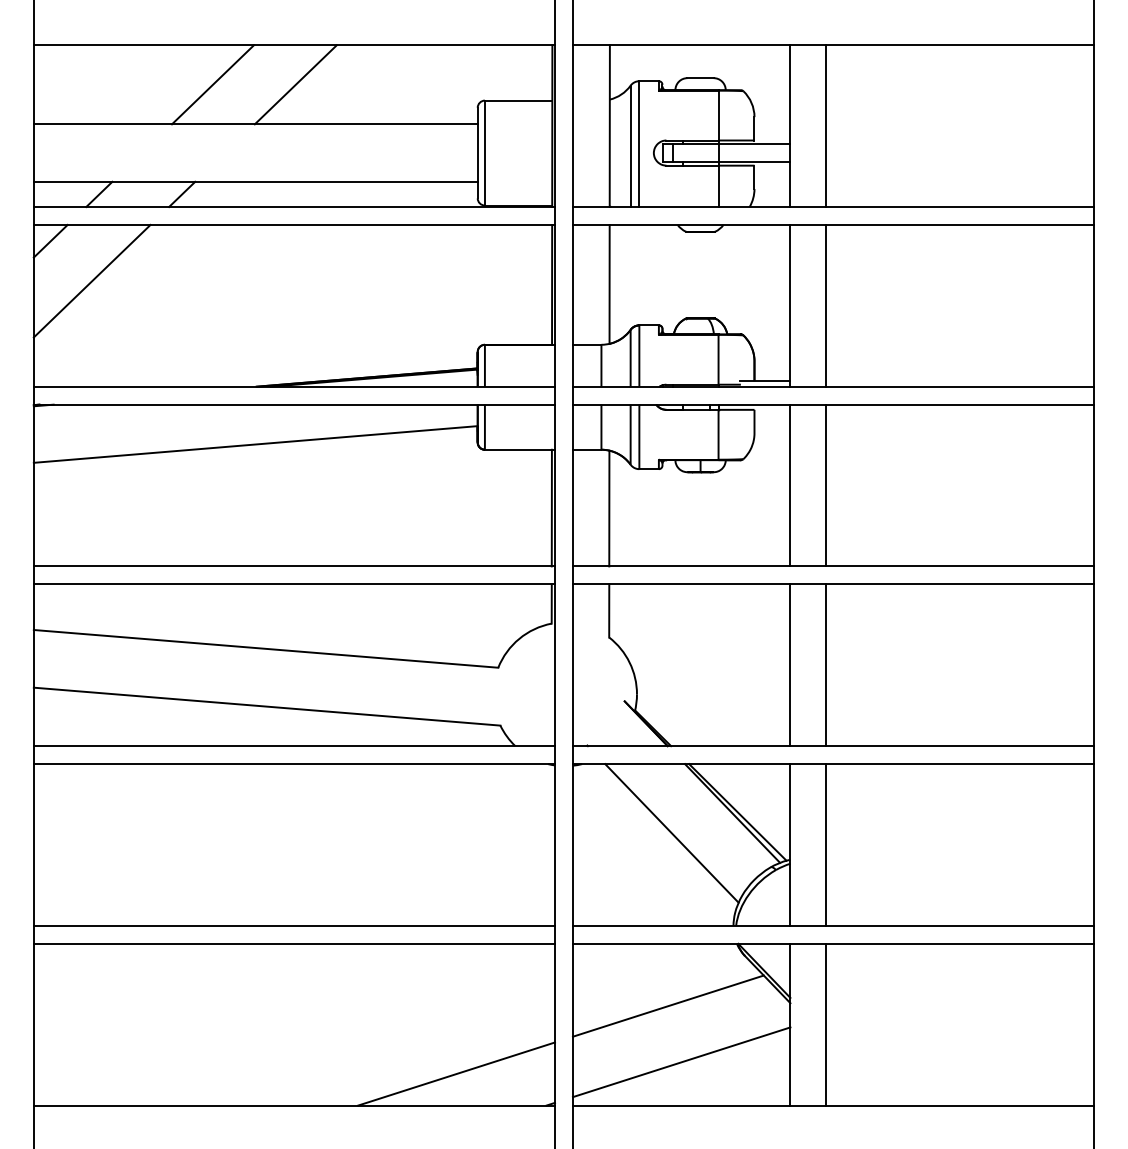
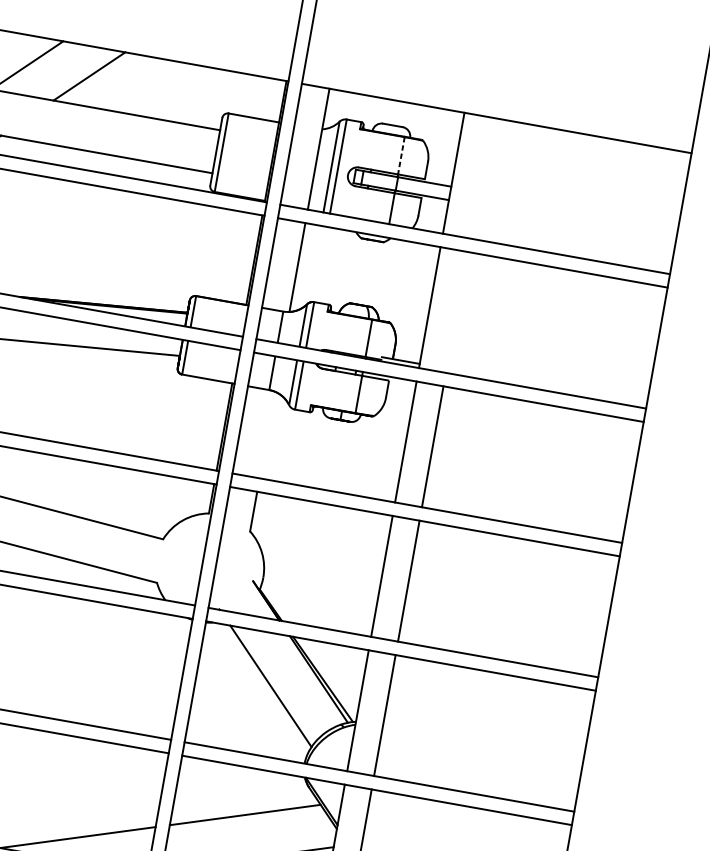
line: (718, 115) -> (401, 155), solid -> dashed
line: (826, 126) -> (480, 178), removed
line: (826, 305) -> (456, 312), removed
line: (609, 508) -> (267, 435), removed

